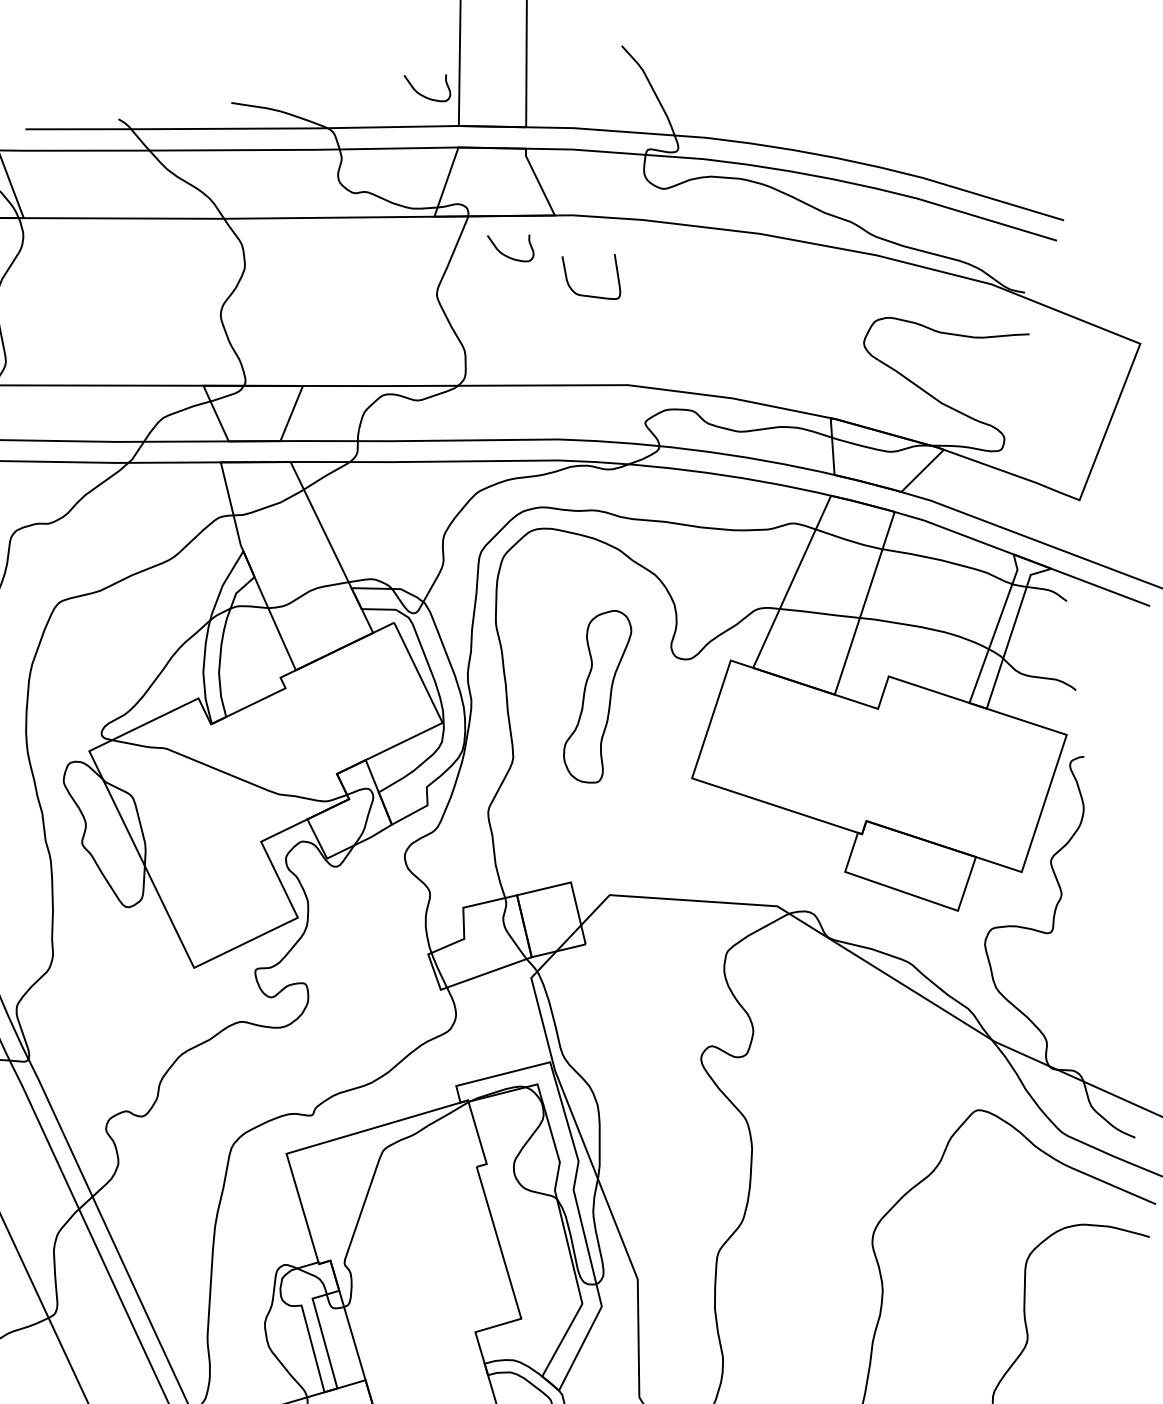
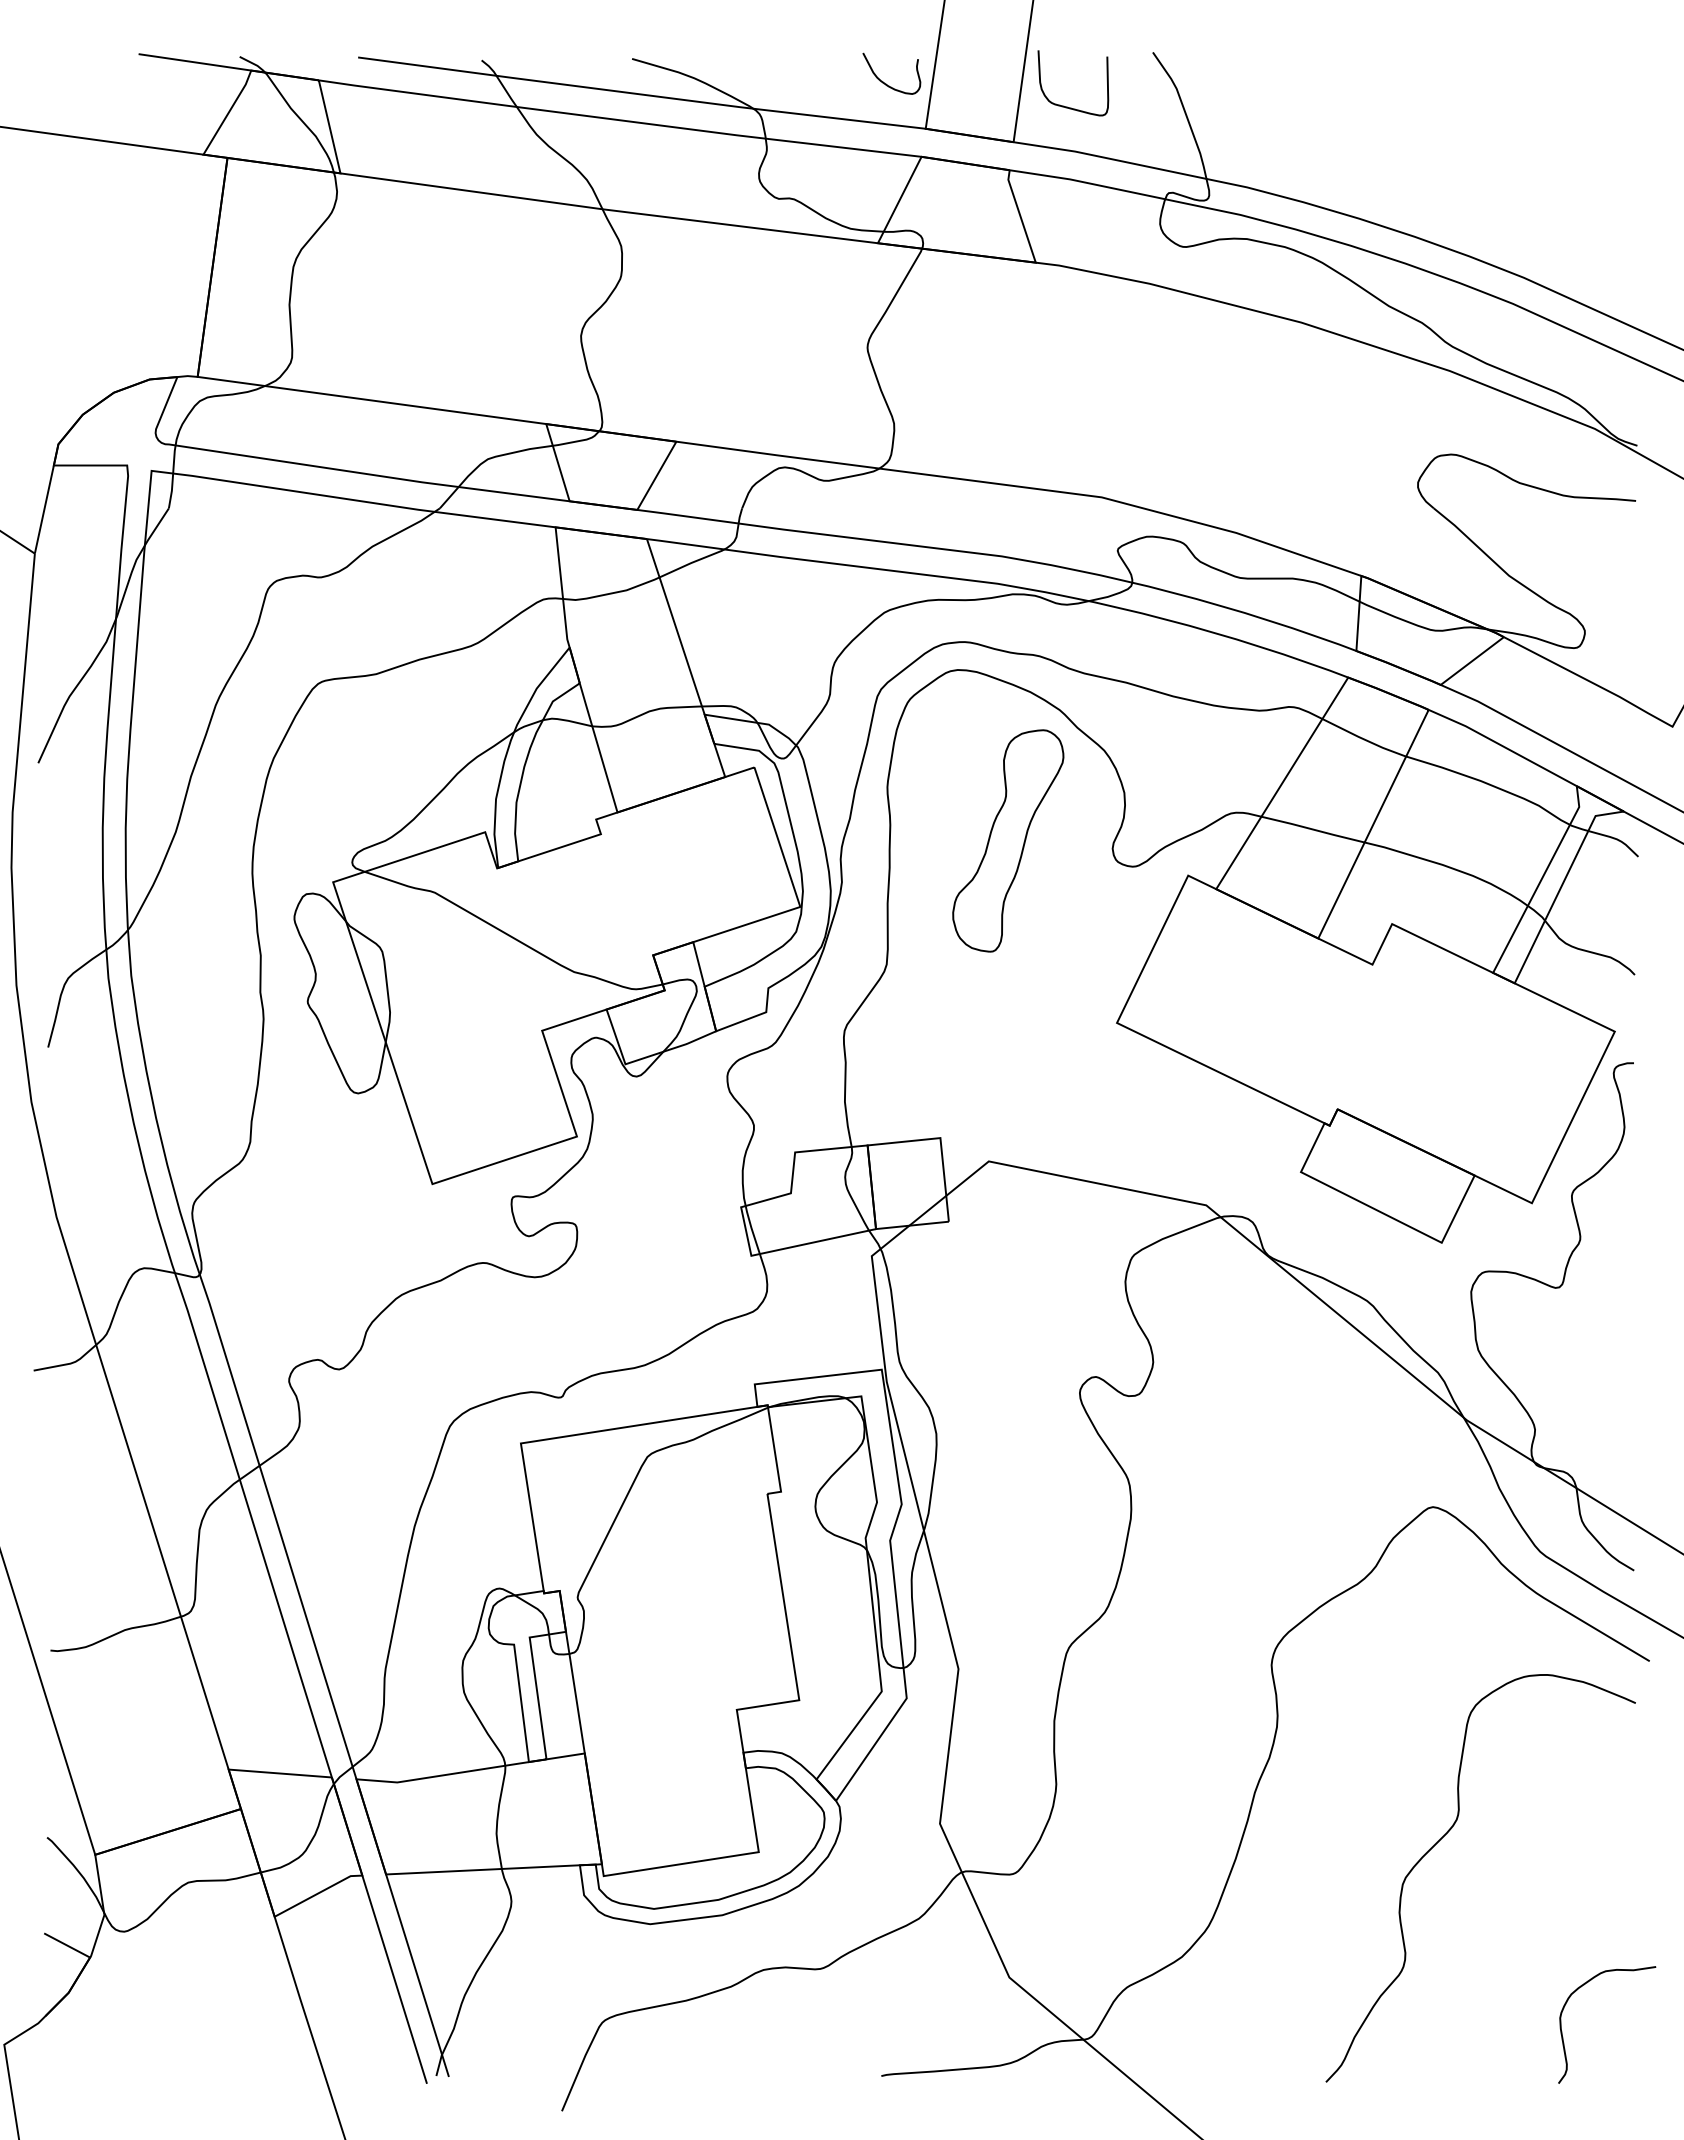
curve: (508, 256) -> (967, 307), removed
curve: (589, 295) -> (1067, 106), moved
part: (598, 697) -> (1008, 840), moved

